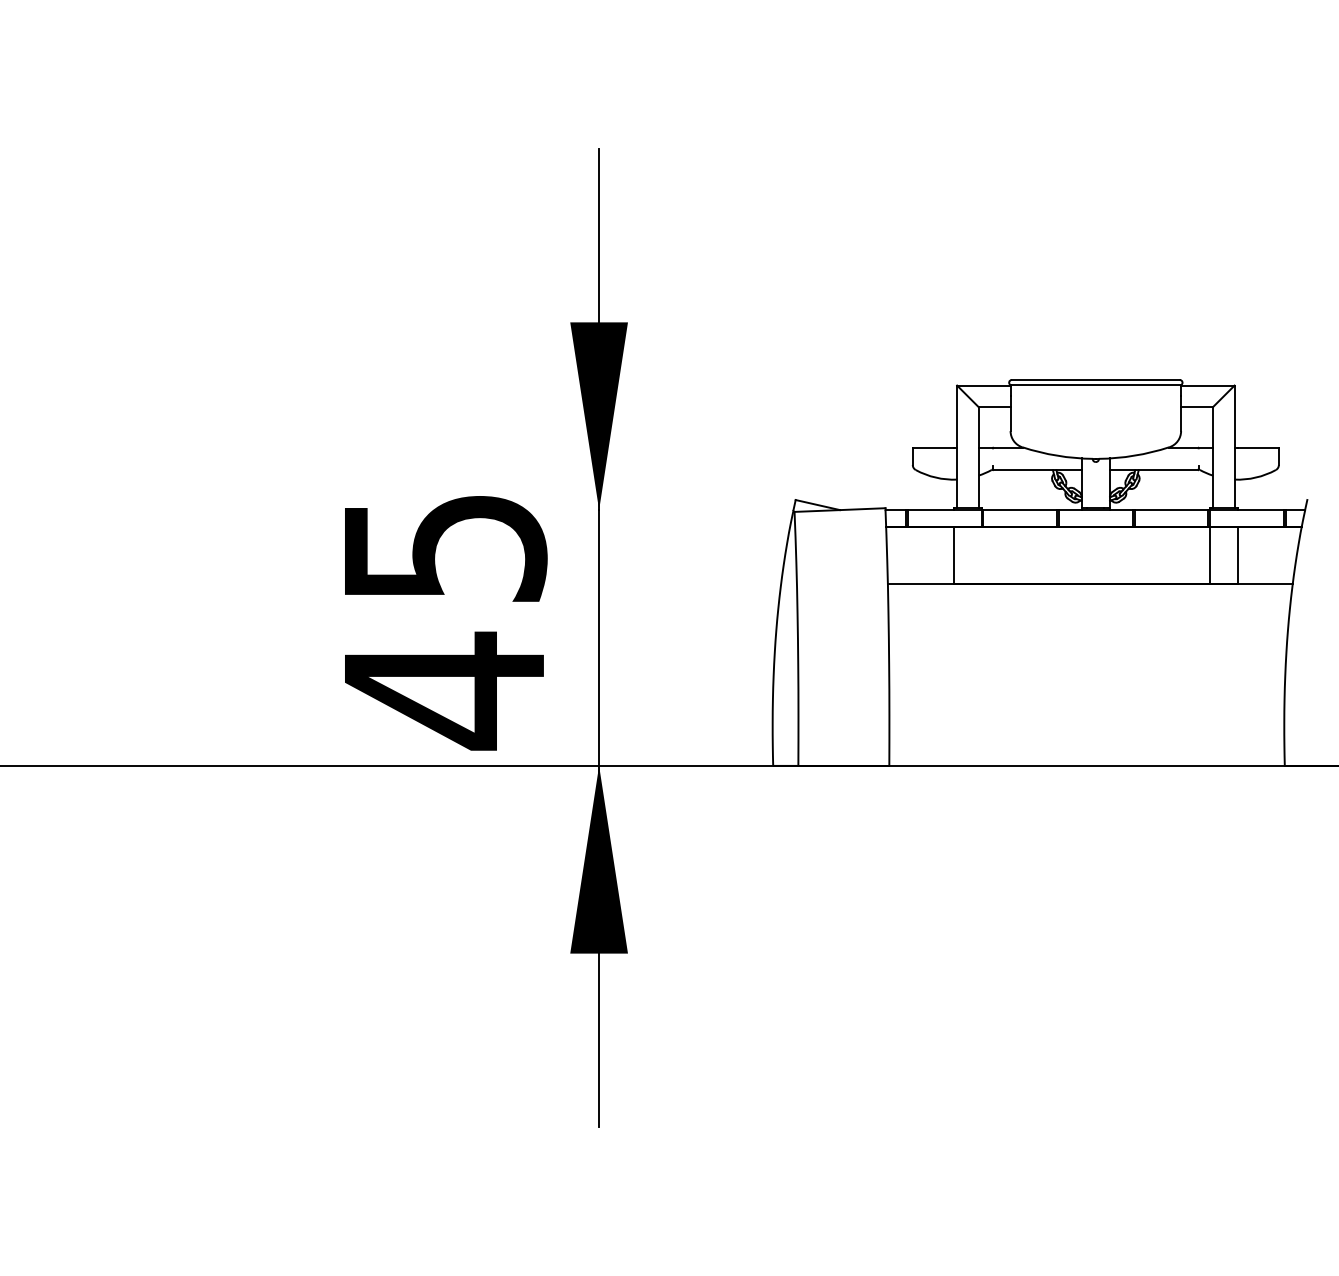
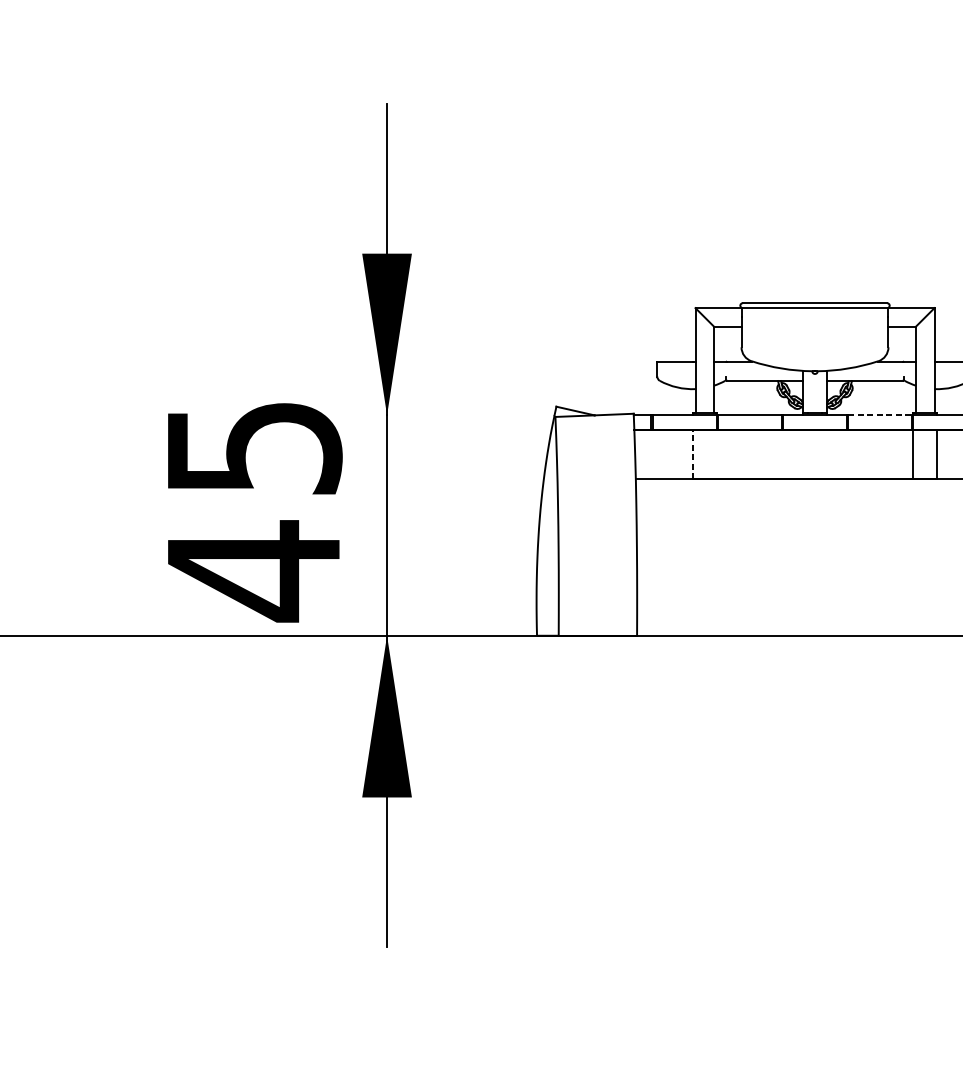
line: (1171, 510) -> (880, 415), solid -> dashed
line: (953, 555) -> (692, 454), solid -> dashed

